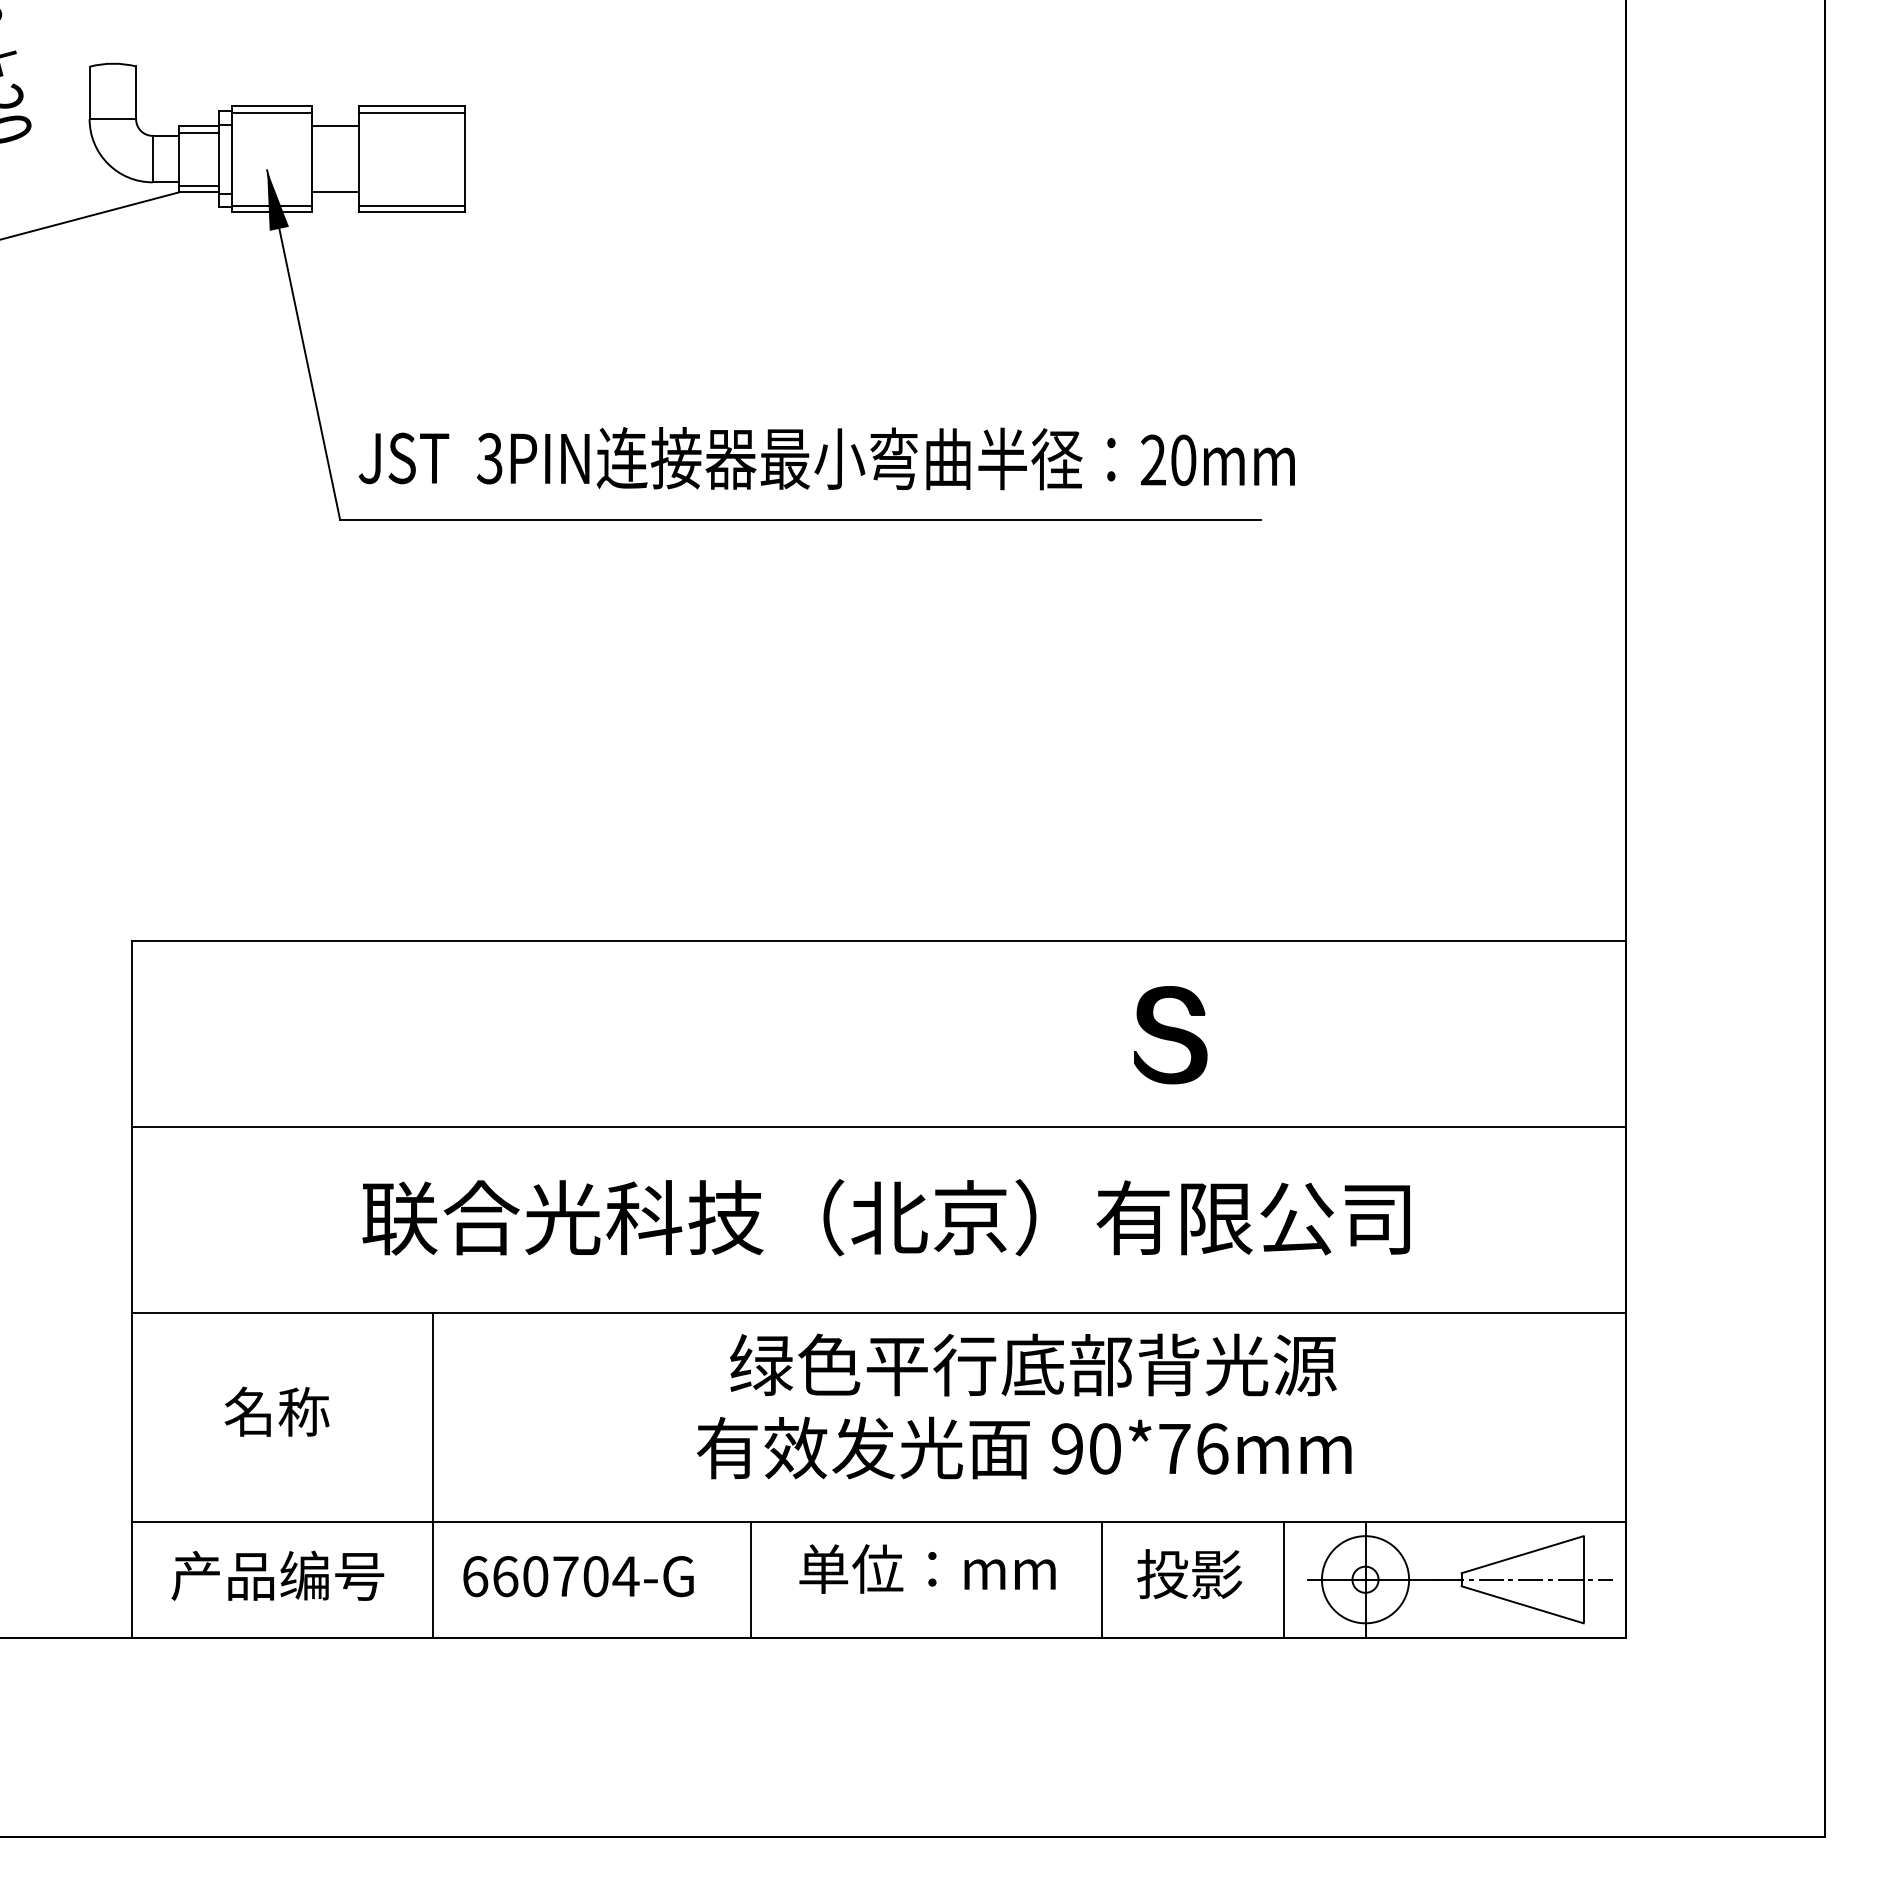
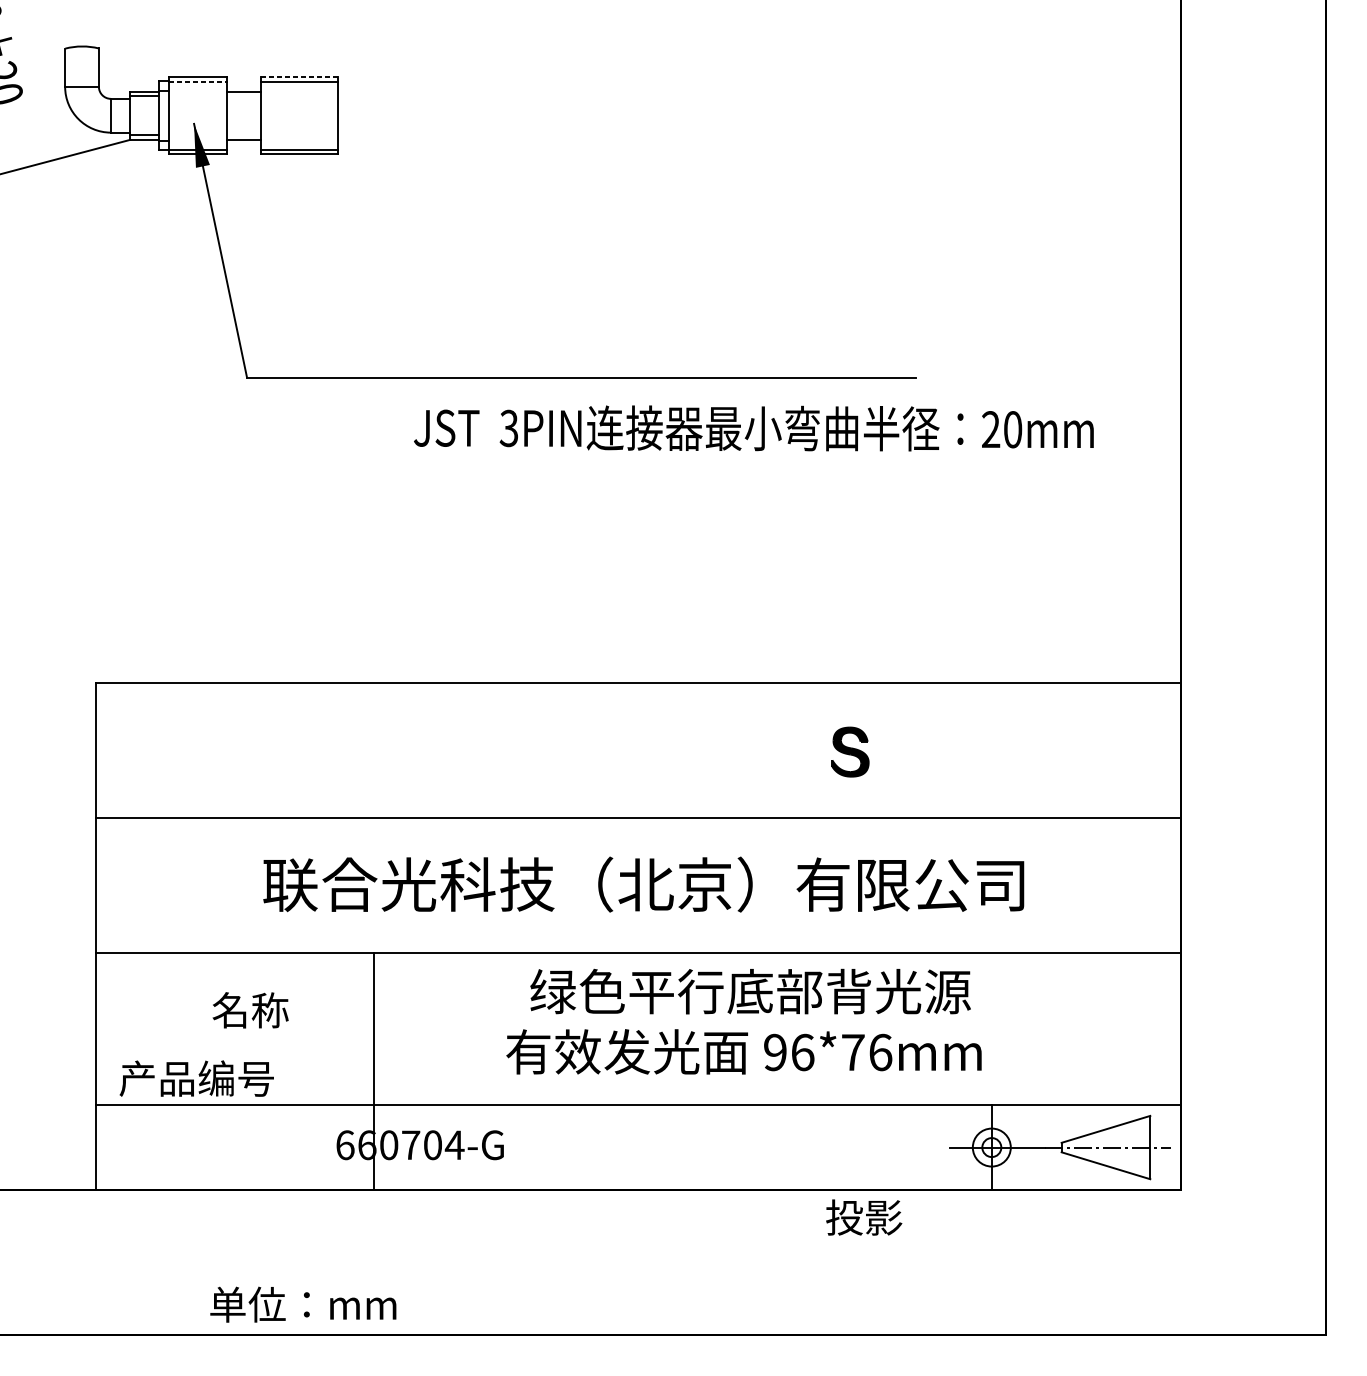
line: (411, 105) -> (298, 76), solid -> dashed
line: (272, 112) -> (197, 81), solid -> dashed
text: (826, 458) -> (753, 428), moved
part: (1170, 1035) -> (850, 752), size x0.7
text: (276, 1411) -> (250, 1010), moved
text: (1105, 1448) -> (802, 1052), 90*76mm -> 96*76mm
line: (432, 1474) -> (373, 1071), moved
text: (927, 1568) -> (303, 1304), moved
text: (1189, 1574) -> (863, 1217), moved
text: (277, 1575) -> (196, 1078), moved
line: (750, 1579) -> (545, 1147), removed
line: (1101, 1579) -> (800, 1147), removed
line: (1283, 1579) -> (932, 1147), removed
circle: (1365, 1579) -> (991, 1147), size x0.6

